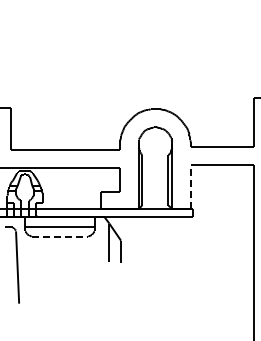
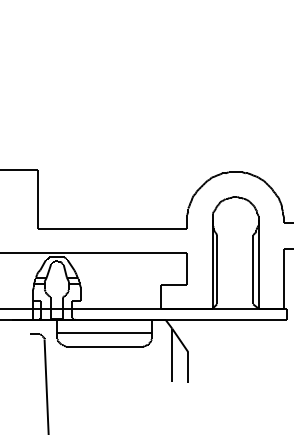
line: (191, 187) -> (284, 279), dashed -> solid
line: (59, 236) -> (104, 346), dashed -> solid

